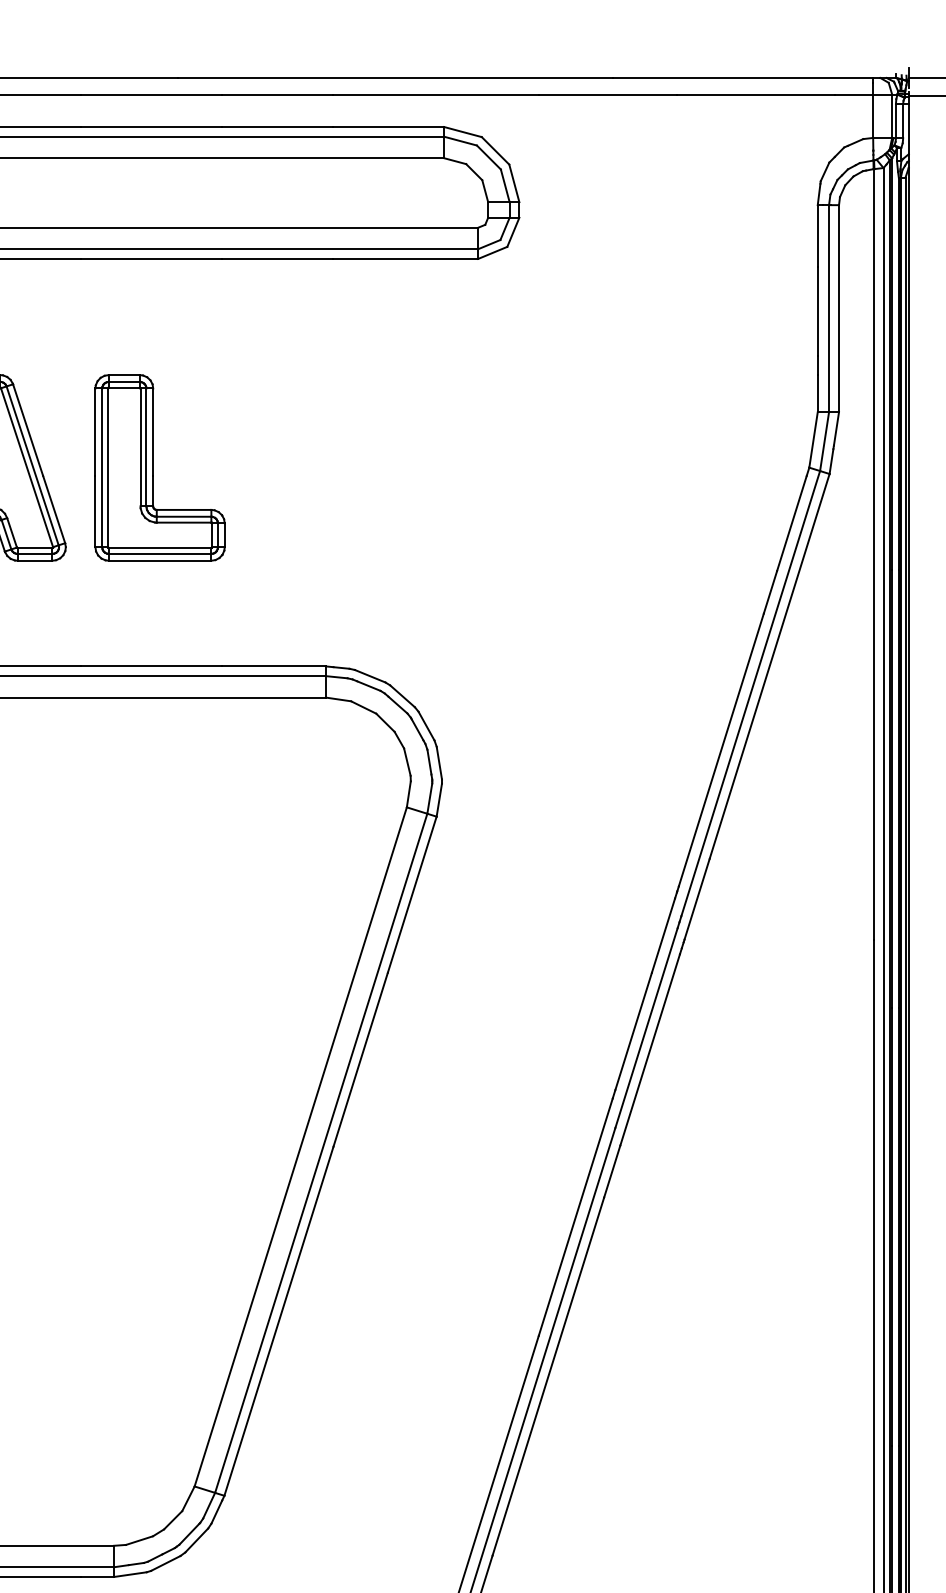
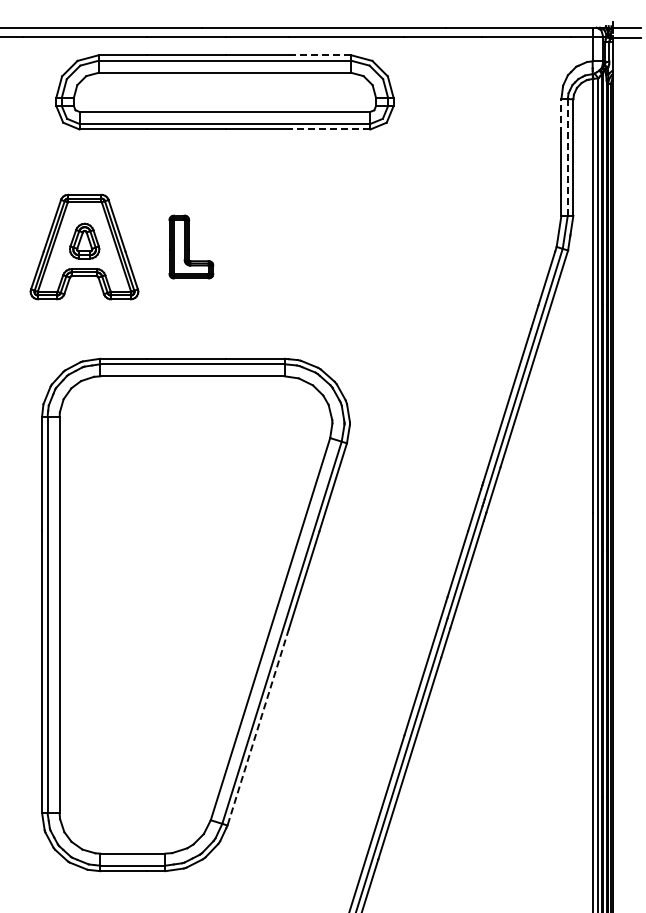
line: (389, 127) -> (320, 55), solid -> dashed
line: (817, 235) -> (561, 116), solid -> dashed
line: (405, 258) -> (329, 129), solid -> dashed
line: (828, 308) -> (567, 157), solid -> dashed
part: (160, 466) -> (191, 246), size x0.6
line: (279, 1321) -> (258, 727), solid -> dashed

